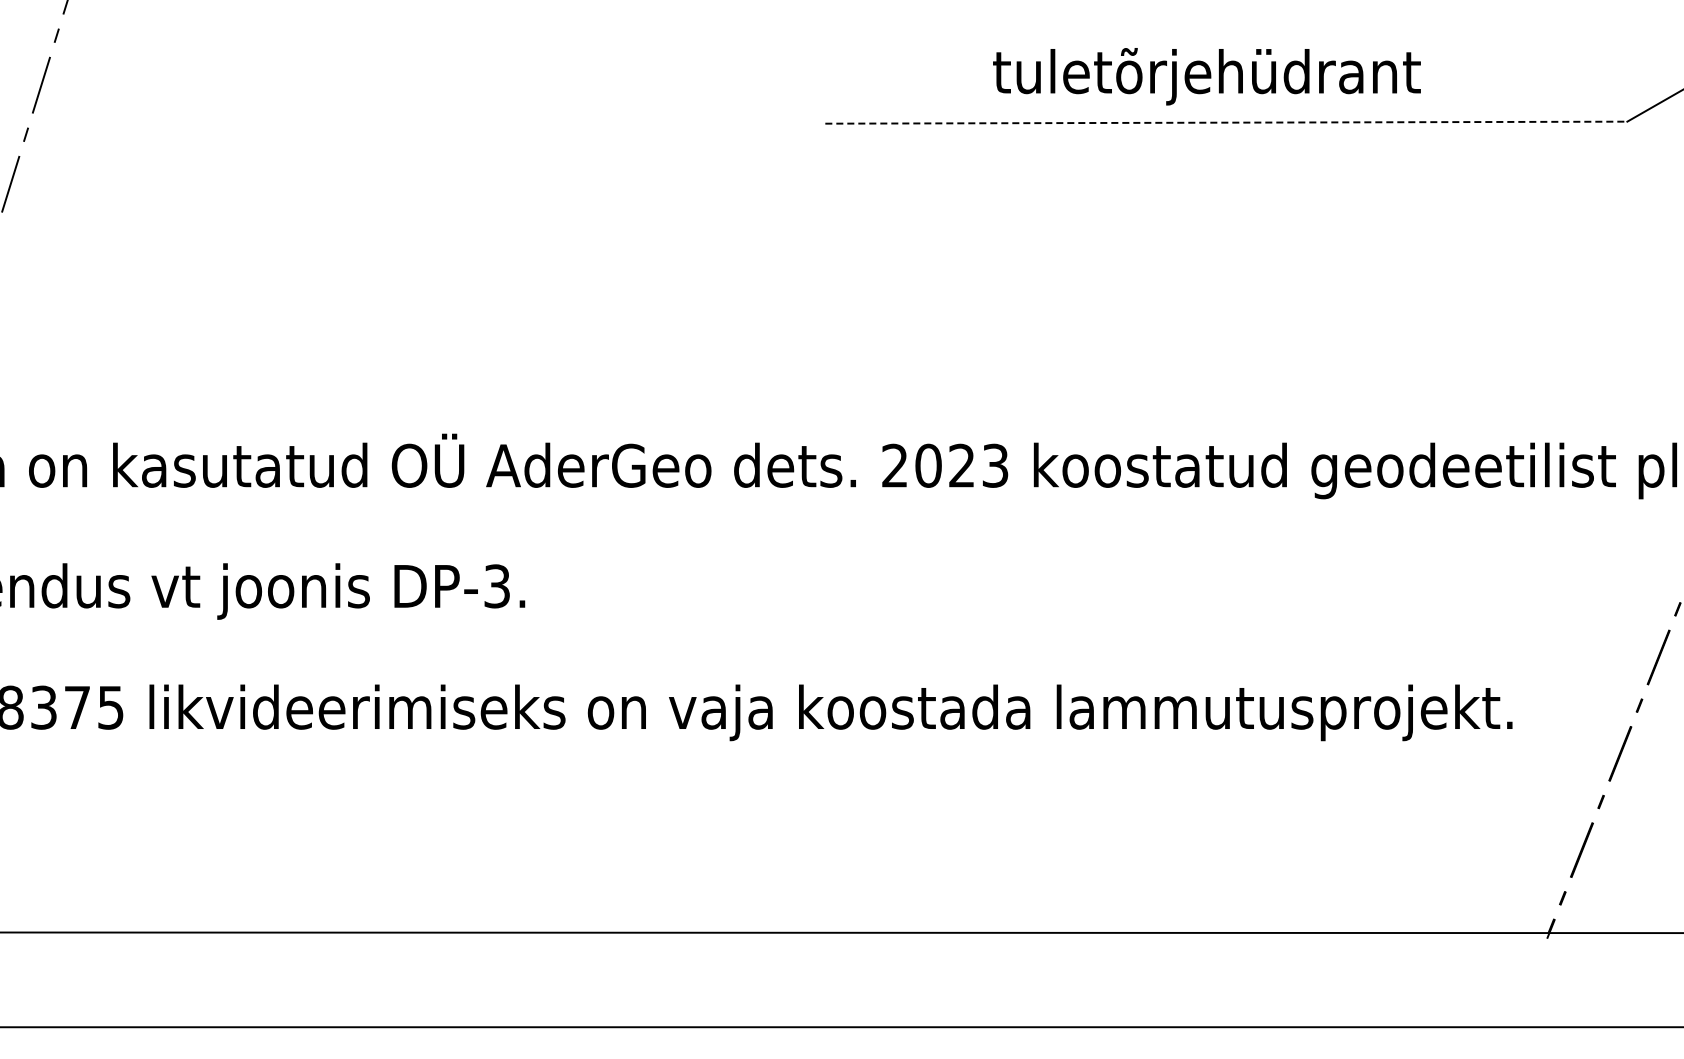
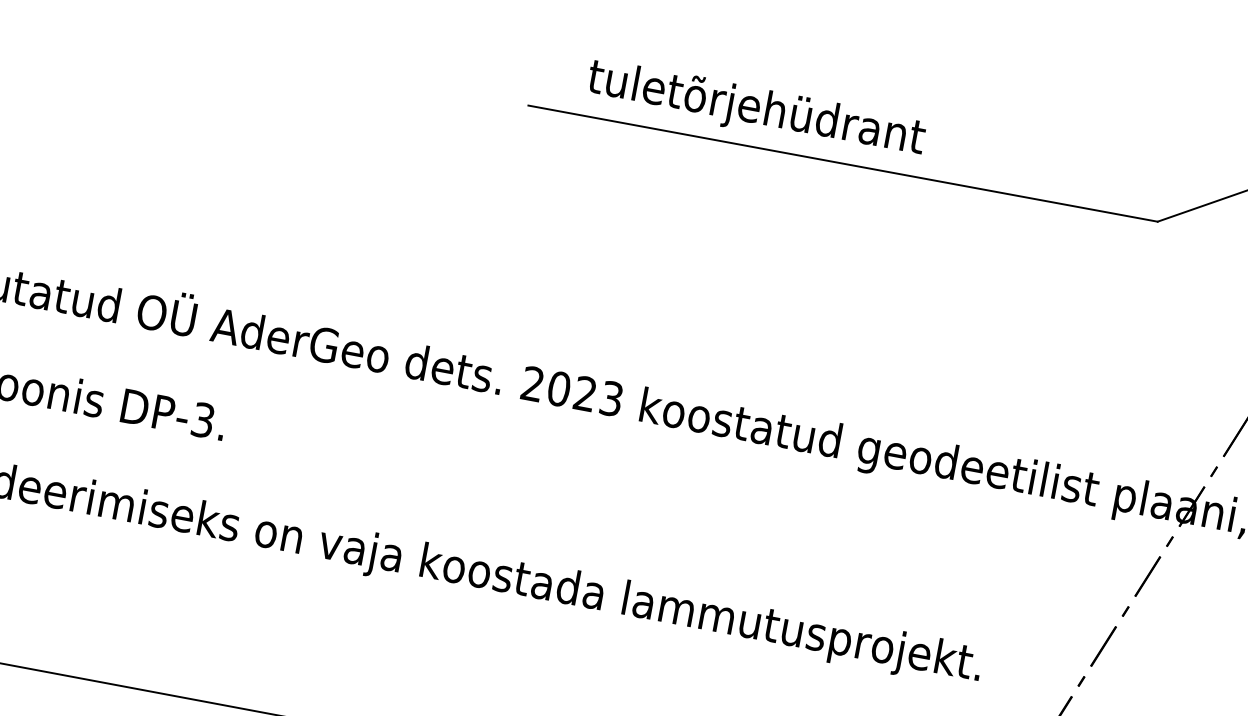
text: (1206, 76) -> (755, 109), moved
line: (1226, 122) -> (843, 163), dashed -> solid

